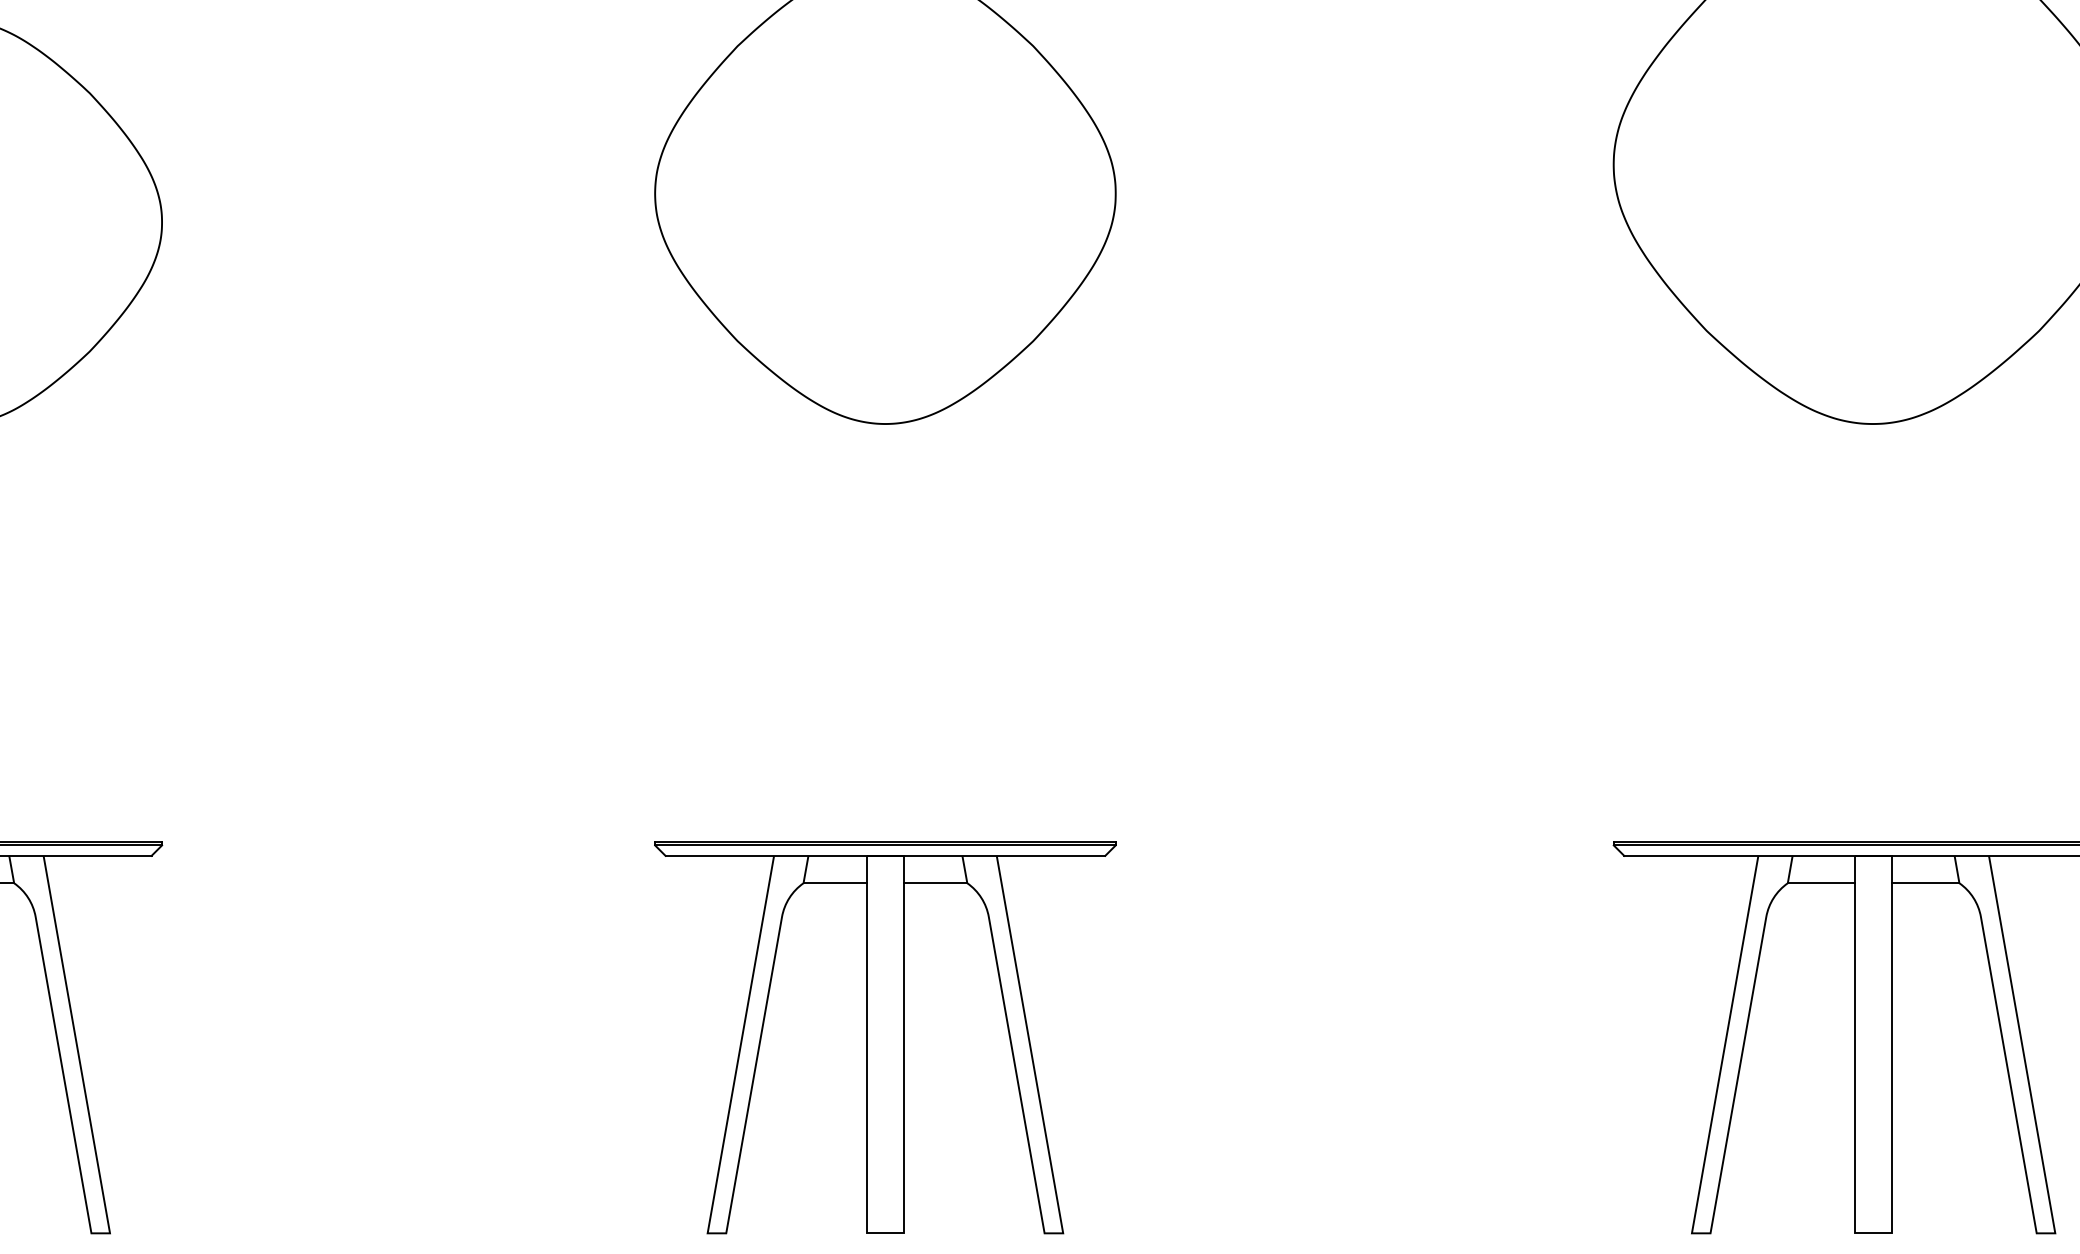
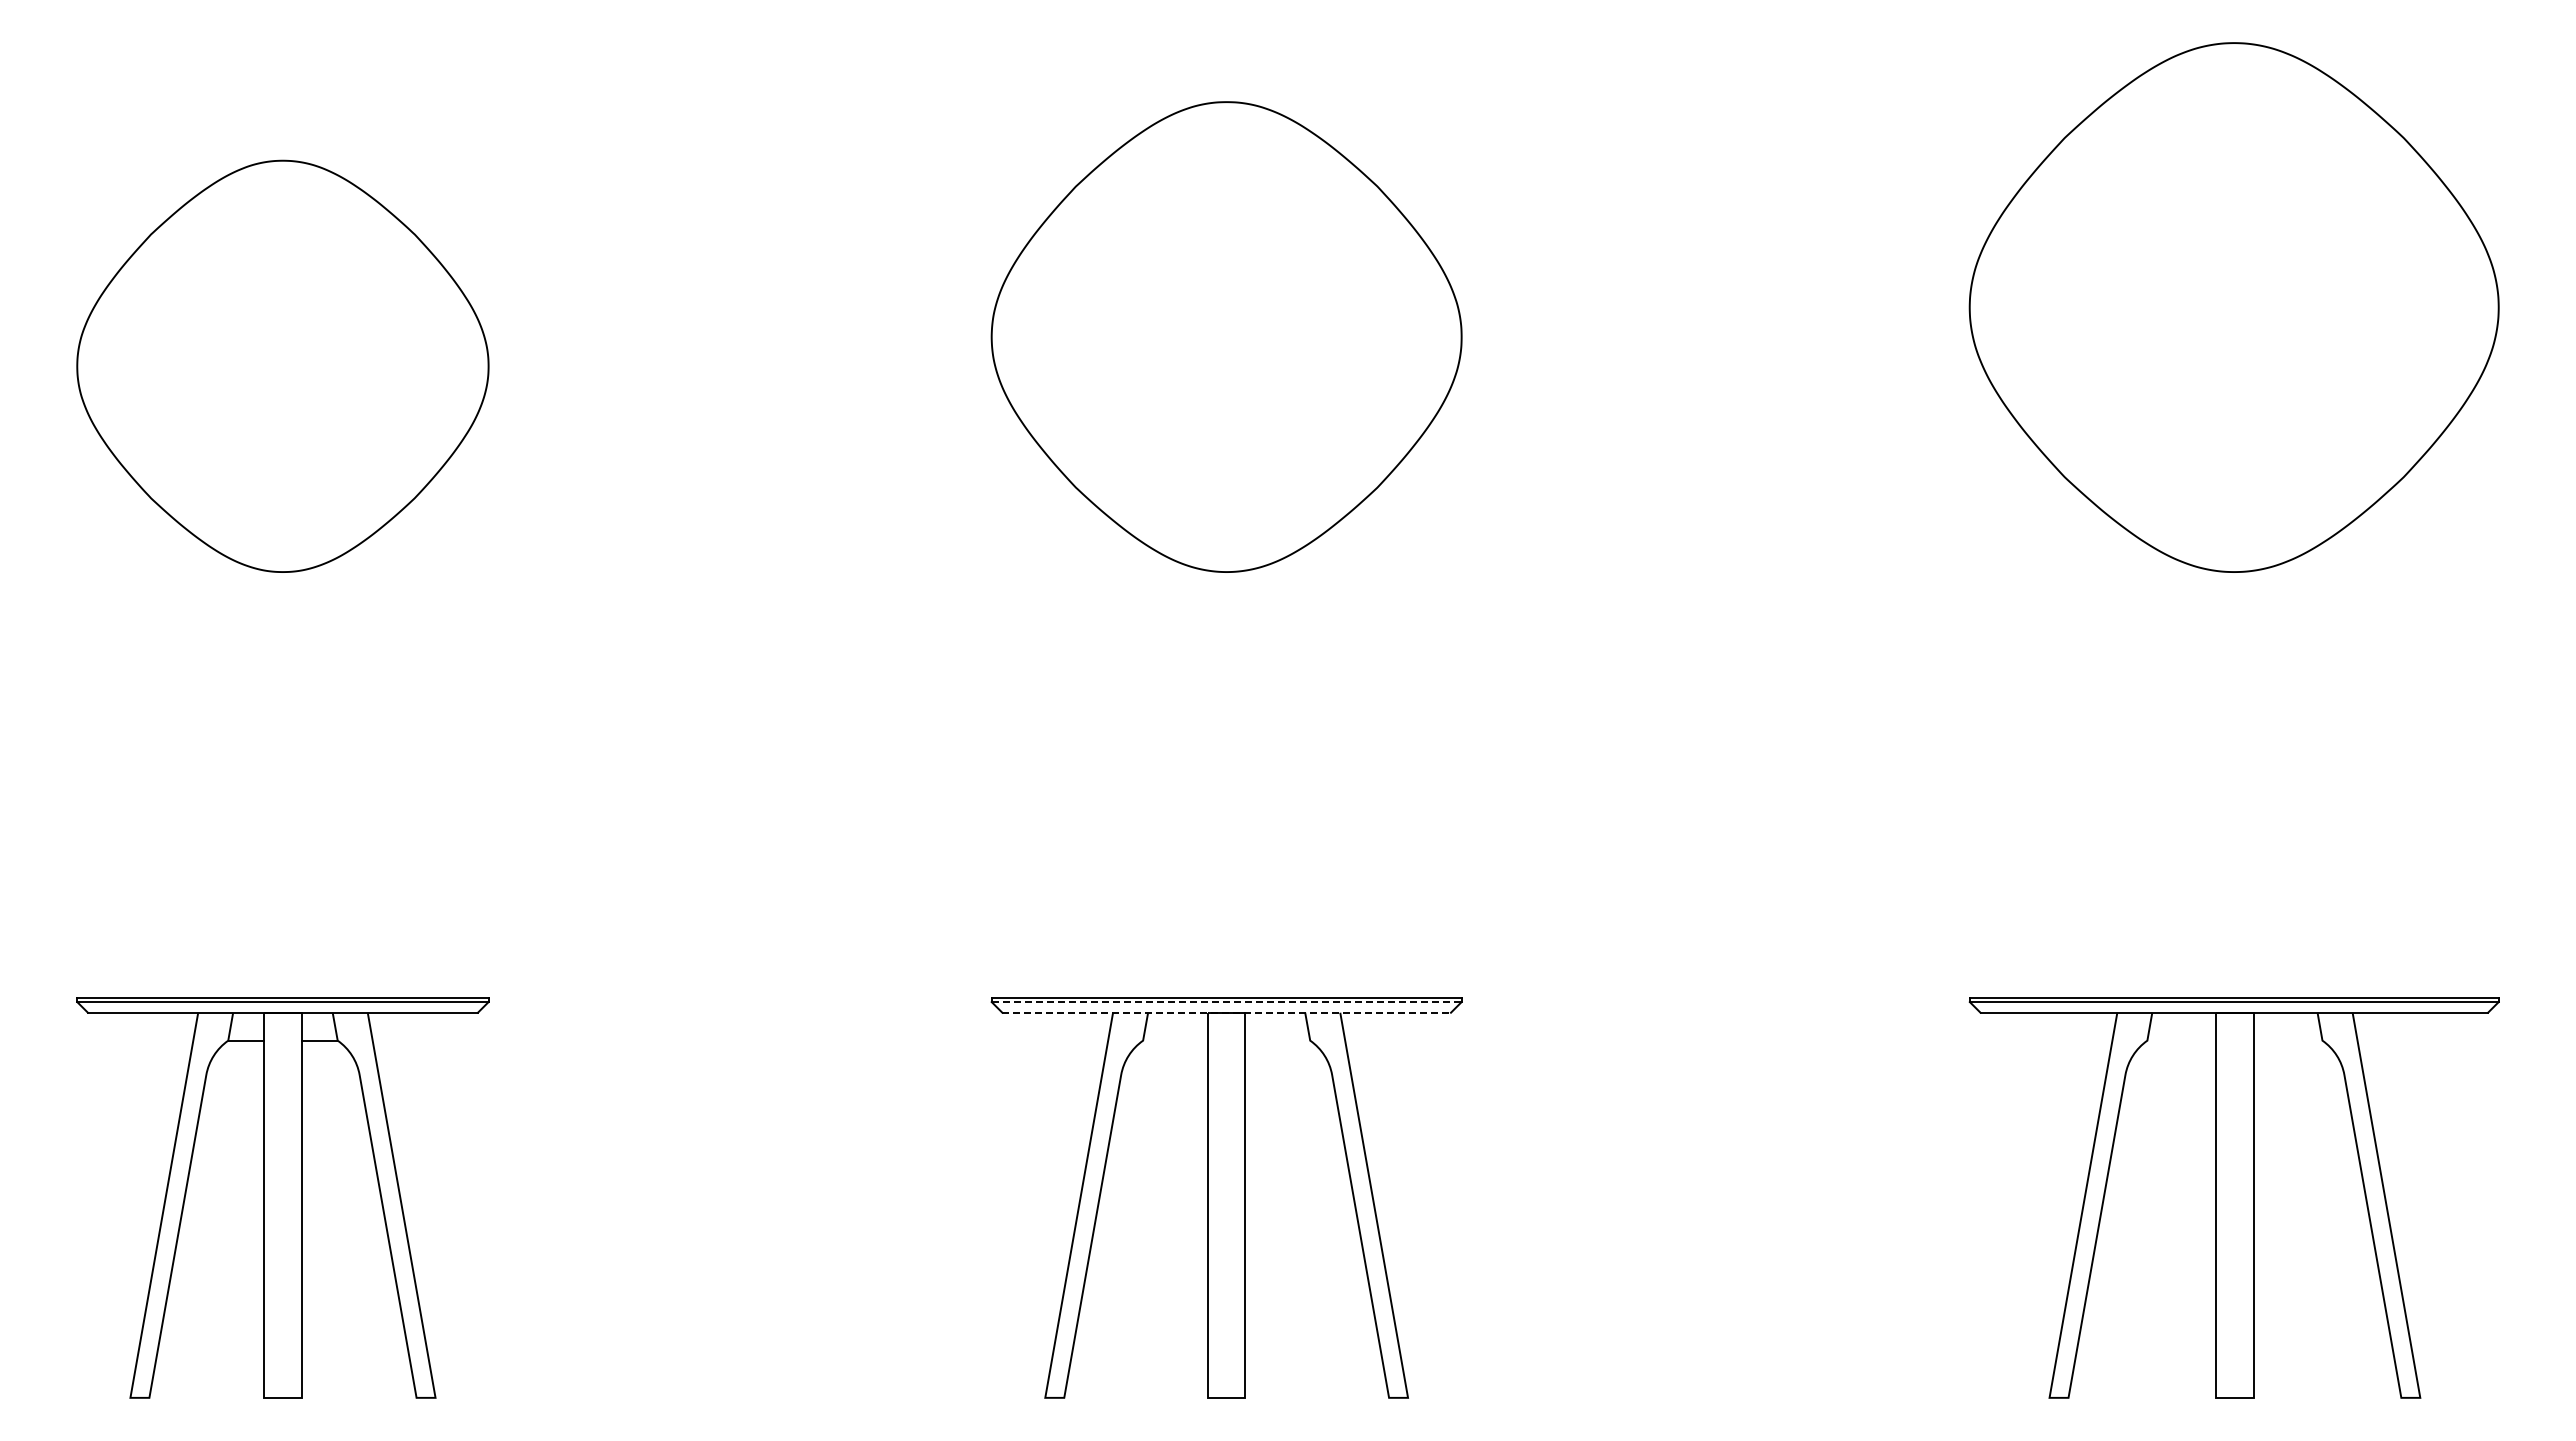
line: (885, 845) -> (1226, 1002), solid -> dashed
line: (886, 855) -> (1227, 1012), solid -> dashed
line: (835, 883) -> (1175, 1040), removed
line: (935, 883) -> (1277, 1040), removed
line: (1821, 883) -> (2181, 1040), removed
line: (1925, 883) -> (2287, 1040), removed

